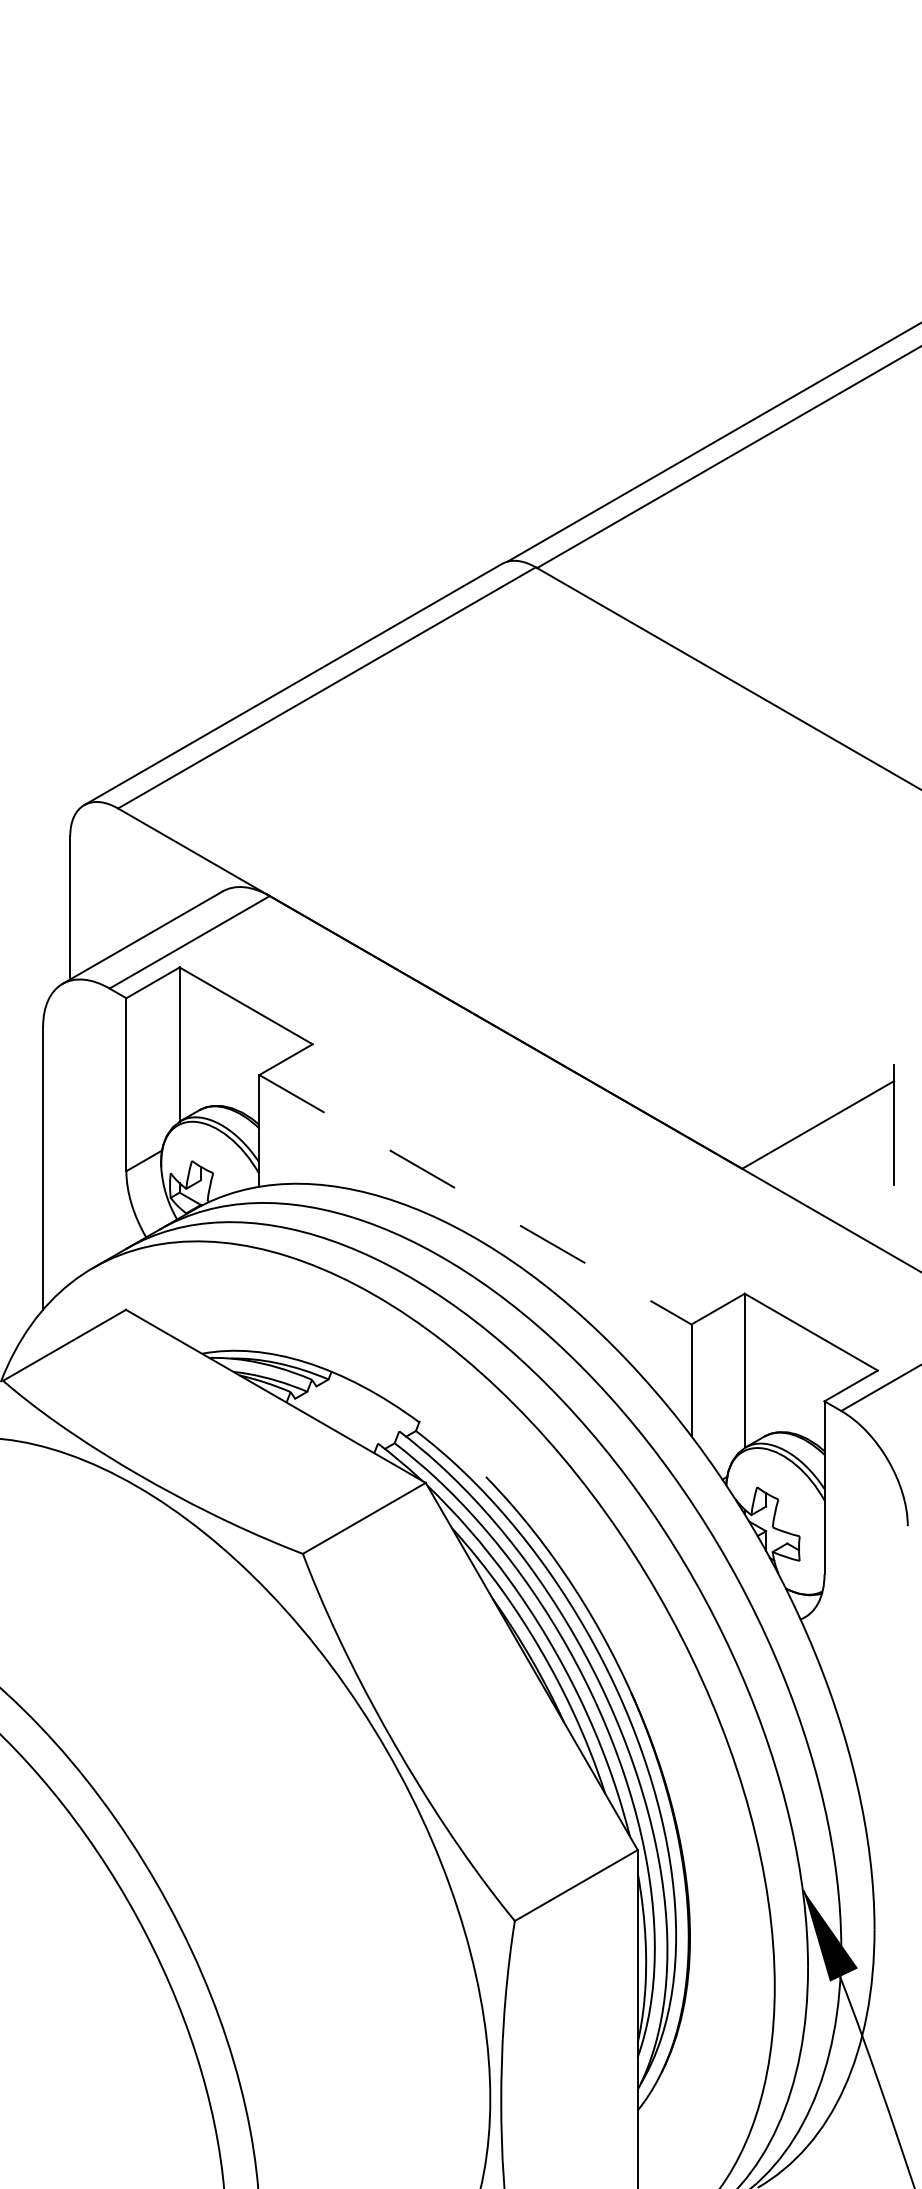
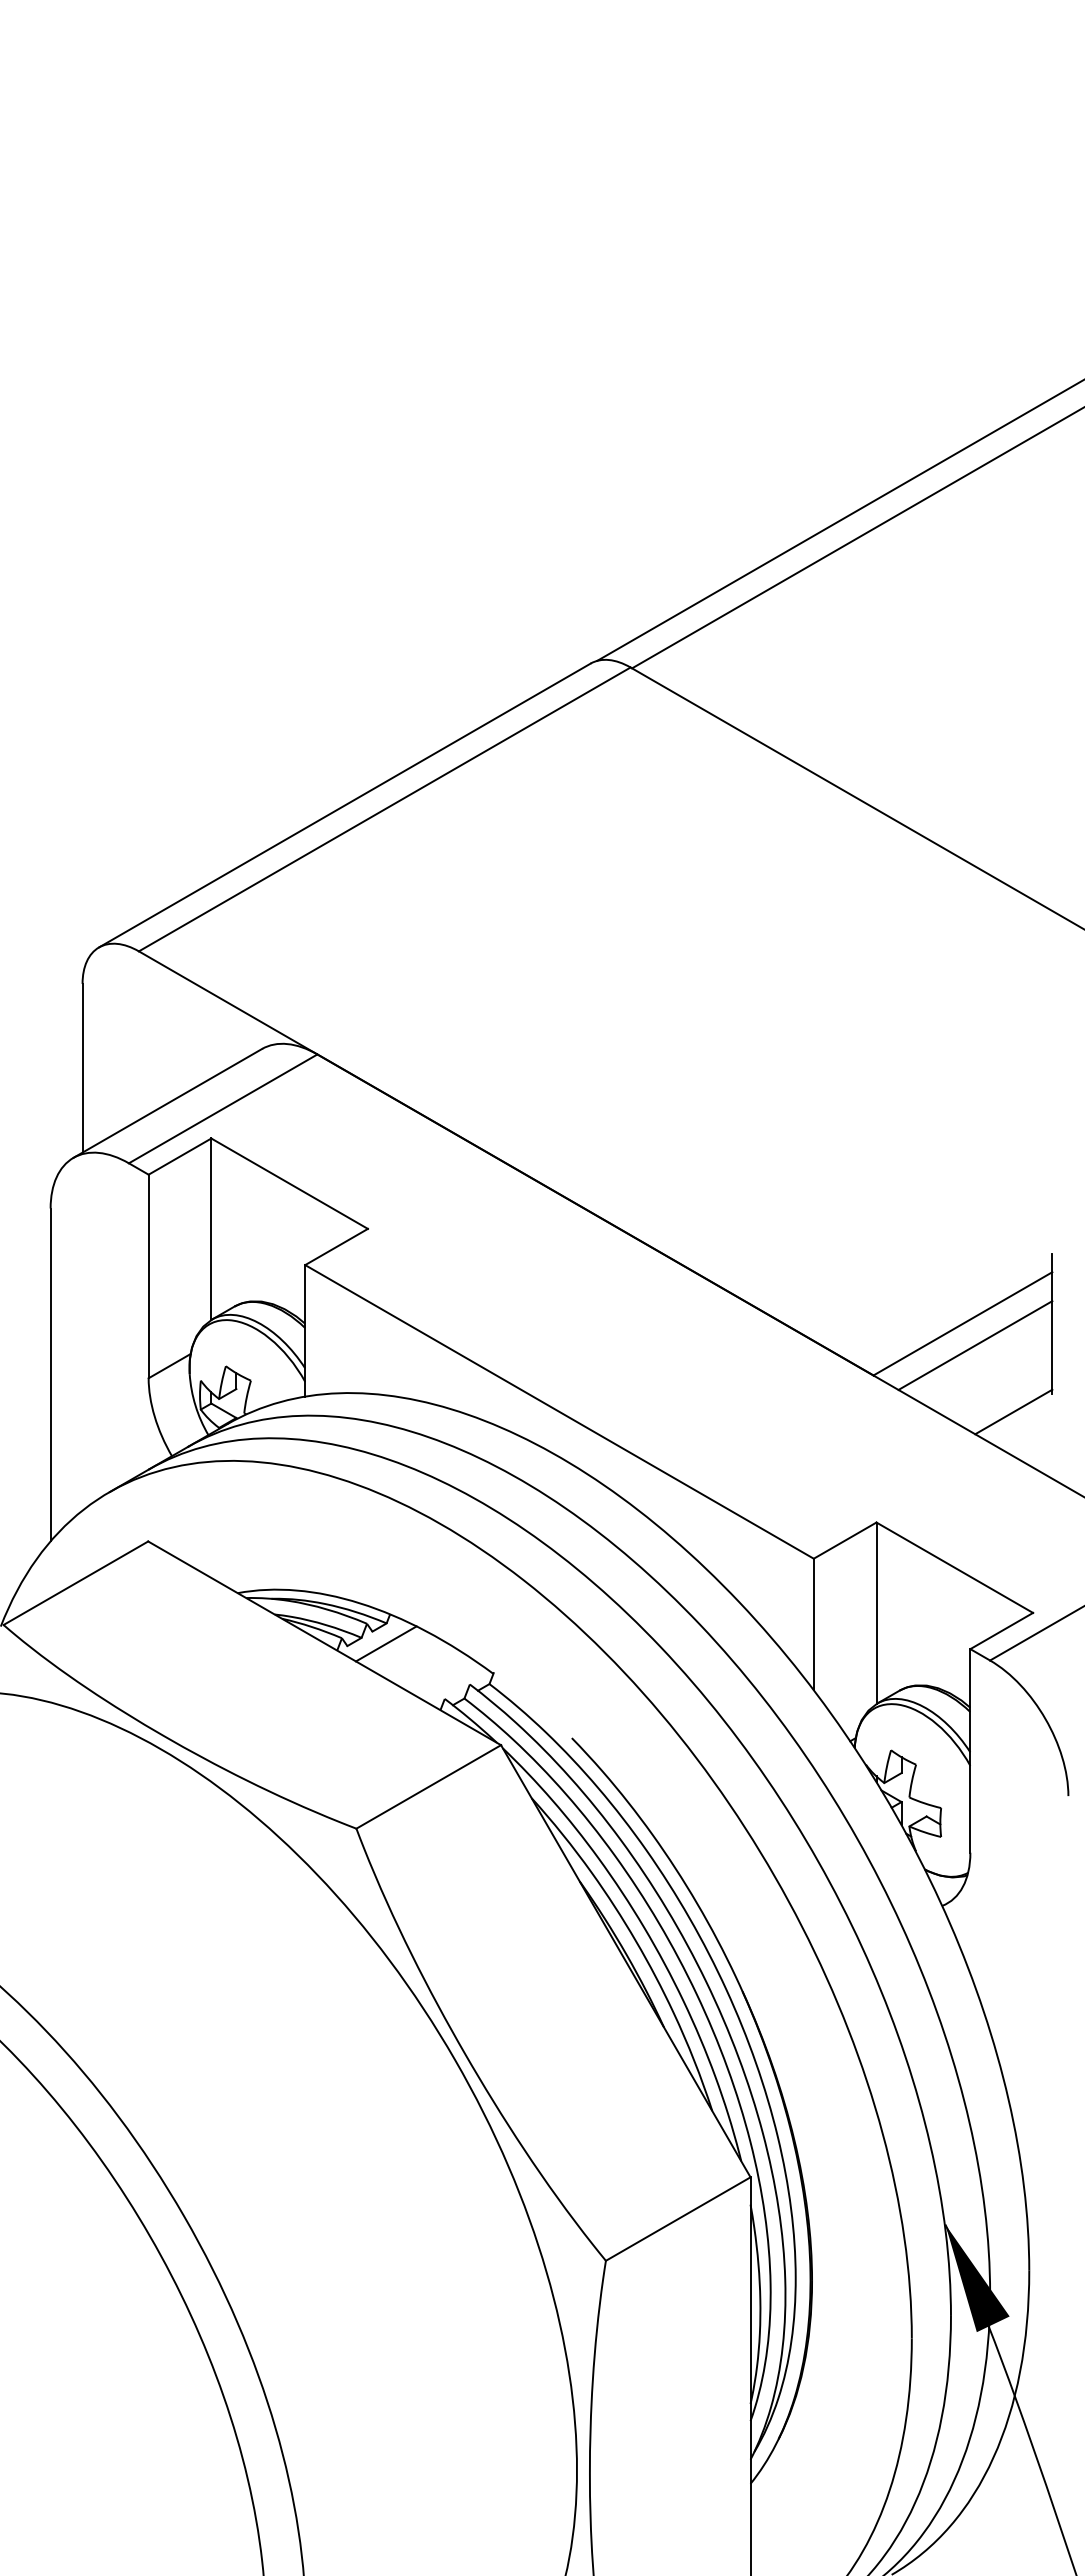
line: (828, 1143) -> (975, 1345), added
line: (475, 1199) -> (559, 1411), dashed -> solid
line: (861, 1199) -> (1013, 1411), added
line: (327, 1396) -> (385, 1643), added

